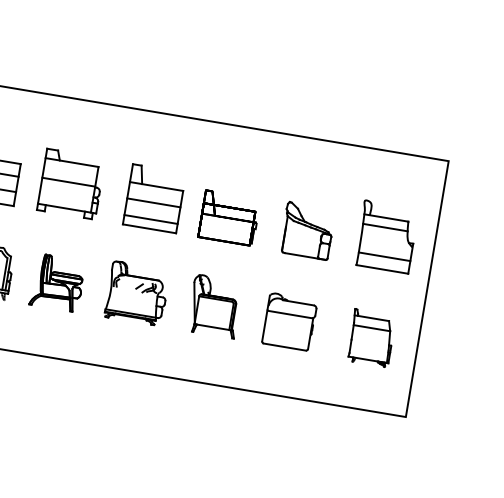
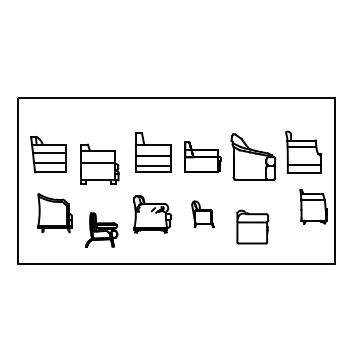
part: (71, 182) -> (99, 163), moved
part: (307, 230) -> (253, 156), size x1.4
part: (57, 282) -> (101, 229), moved
part: (214, 306) -> (202, 214), size x0.7
part: (289, 320) -> (252, 226), moved
part: (371, 337) -> (313, 206), moved

